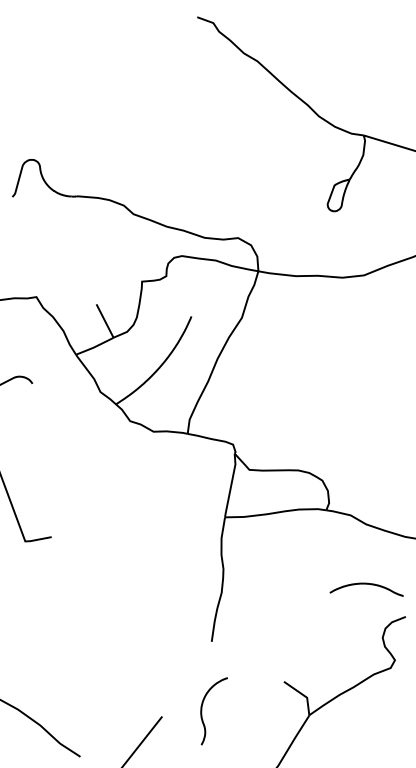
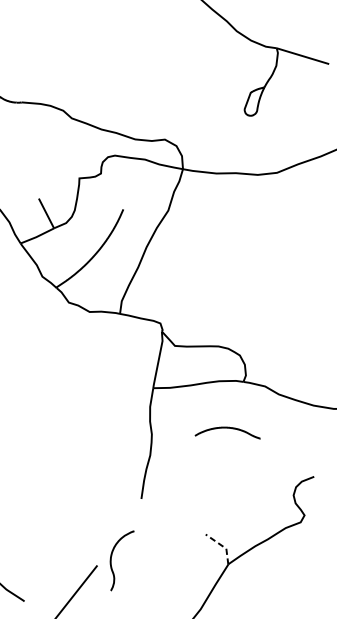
curve: (366, 584) -> (227, 428), moved
line: (303, 694) -> (223, 545), solid -> dashed
curve: (202, 711) -> (111, 561), moved

